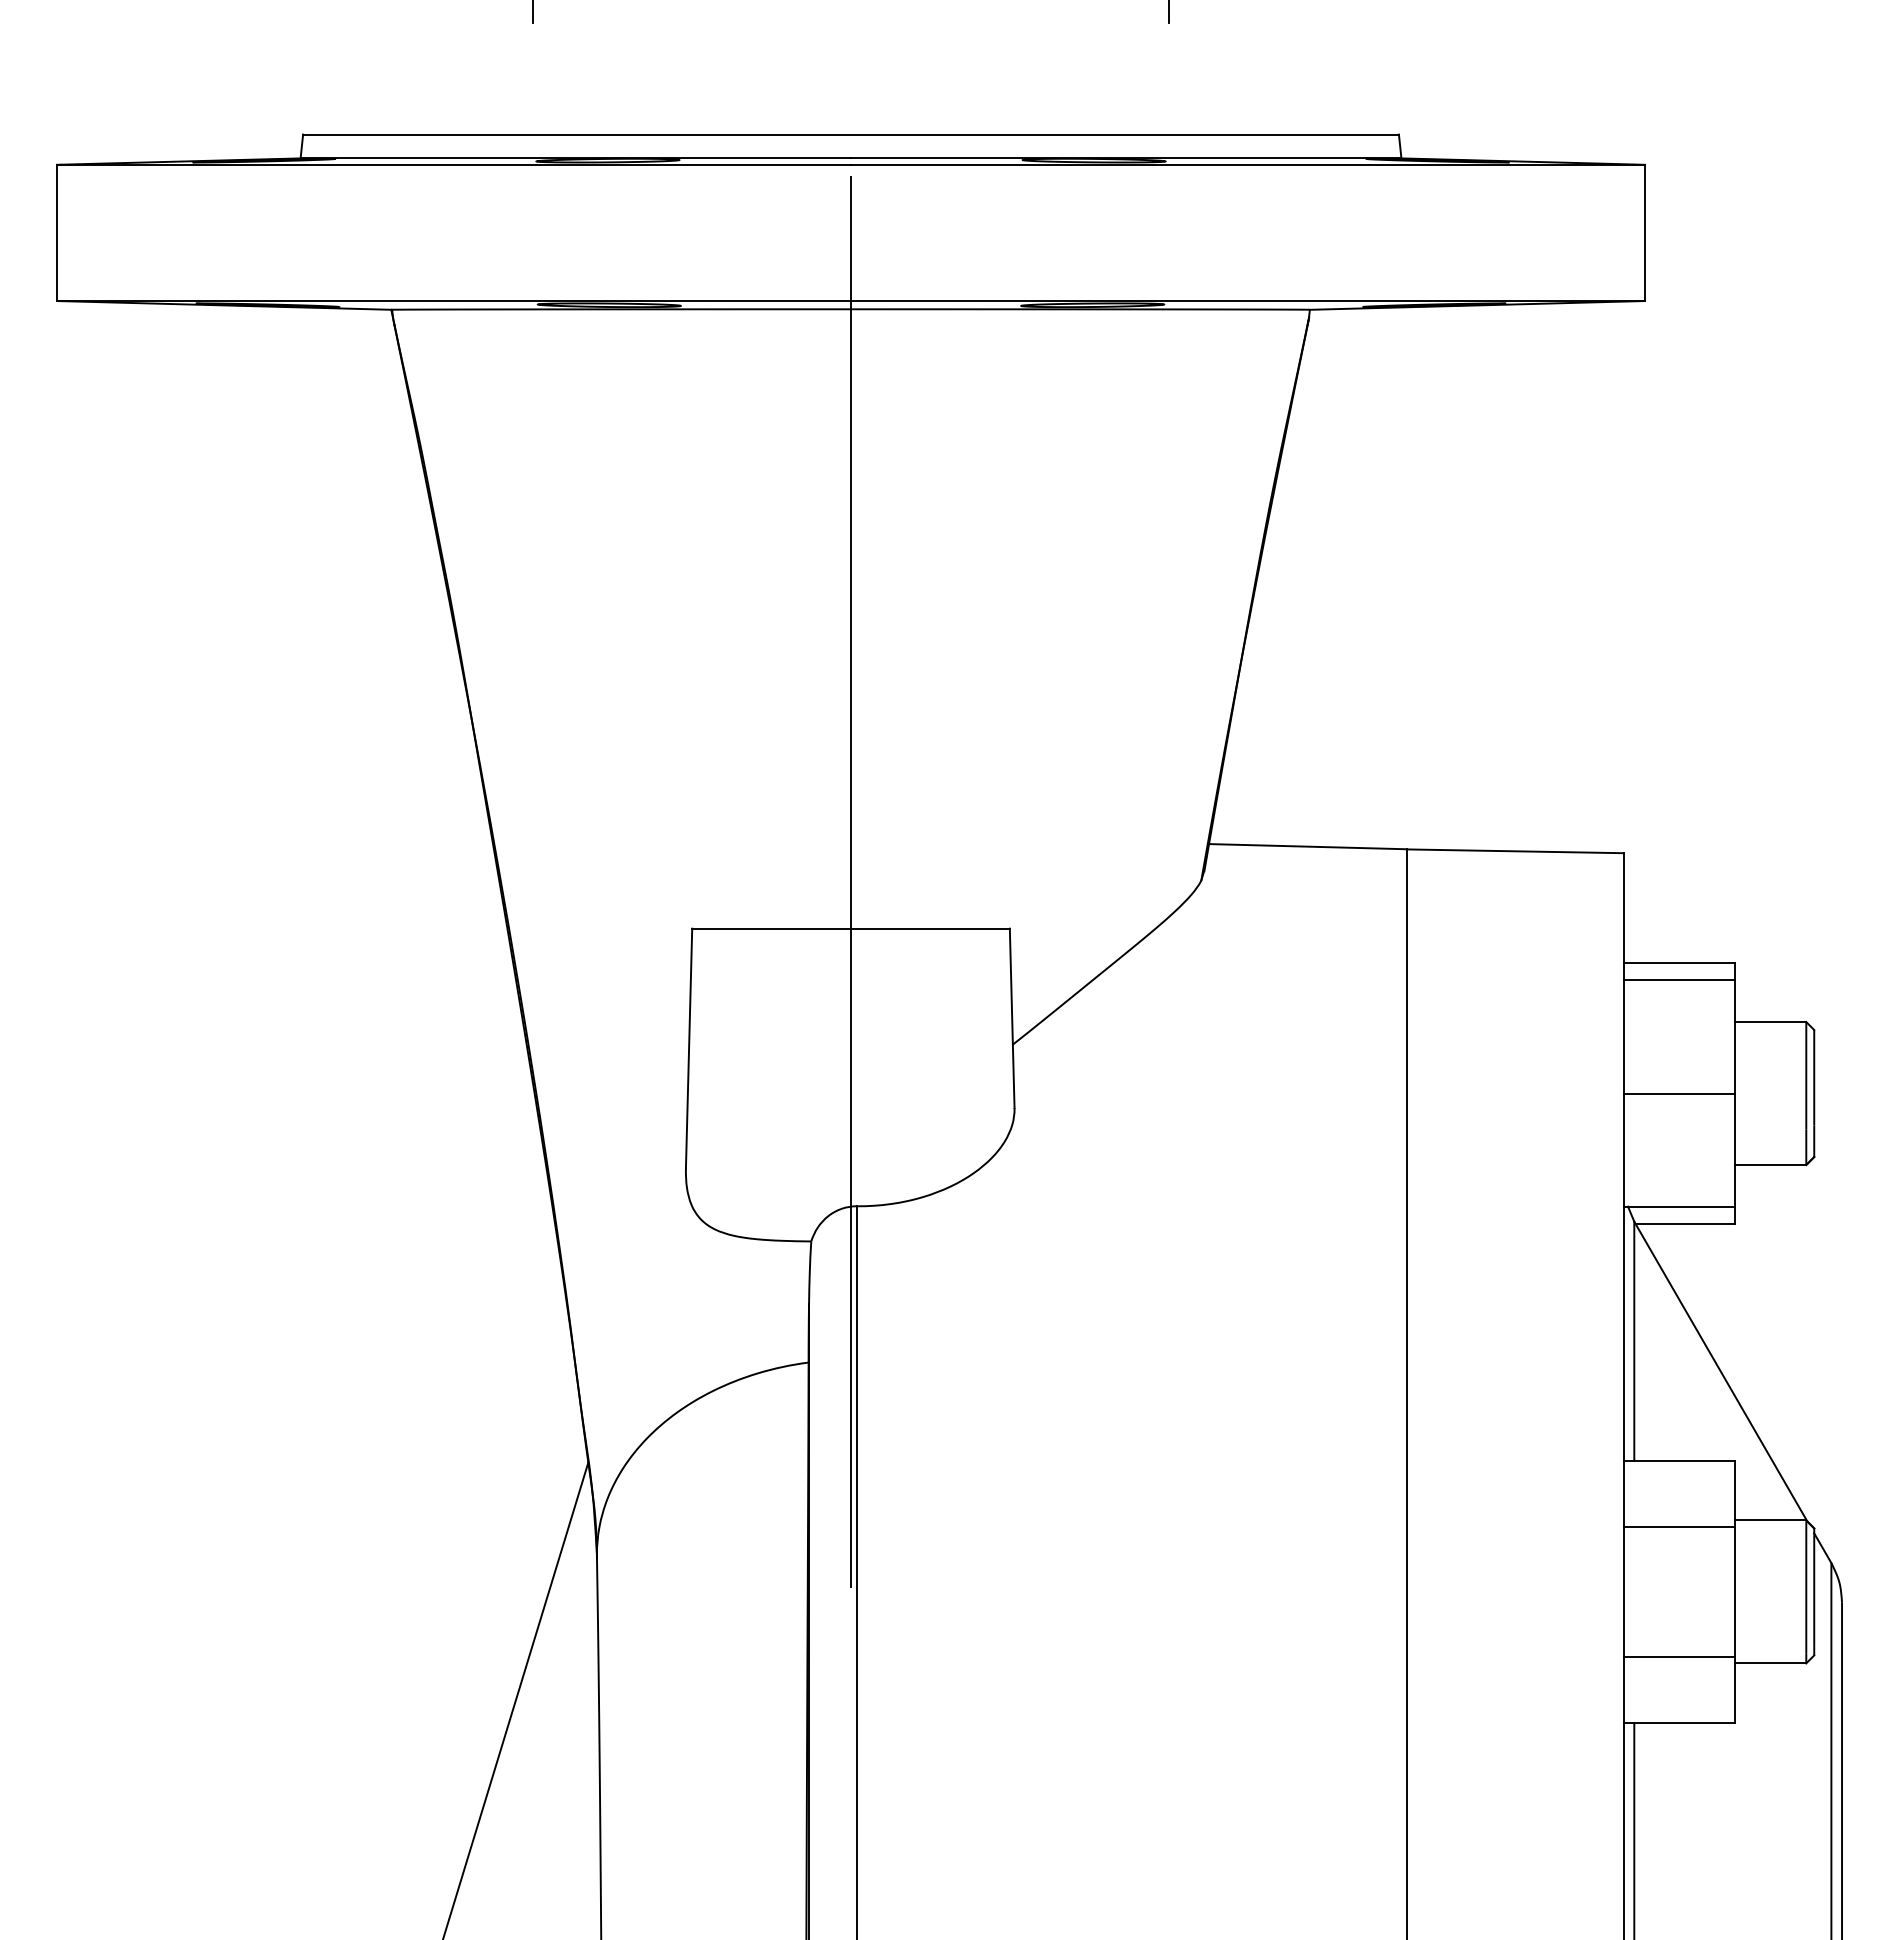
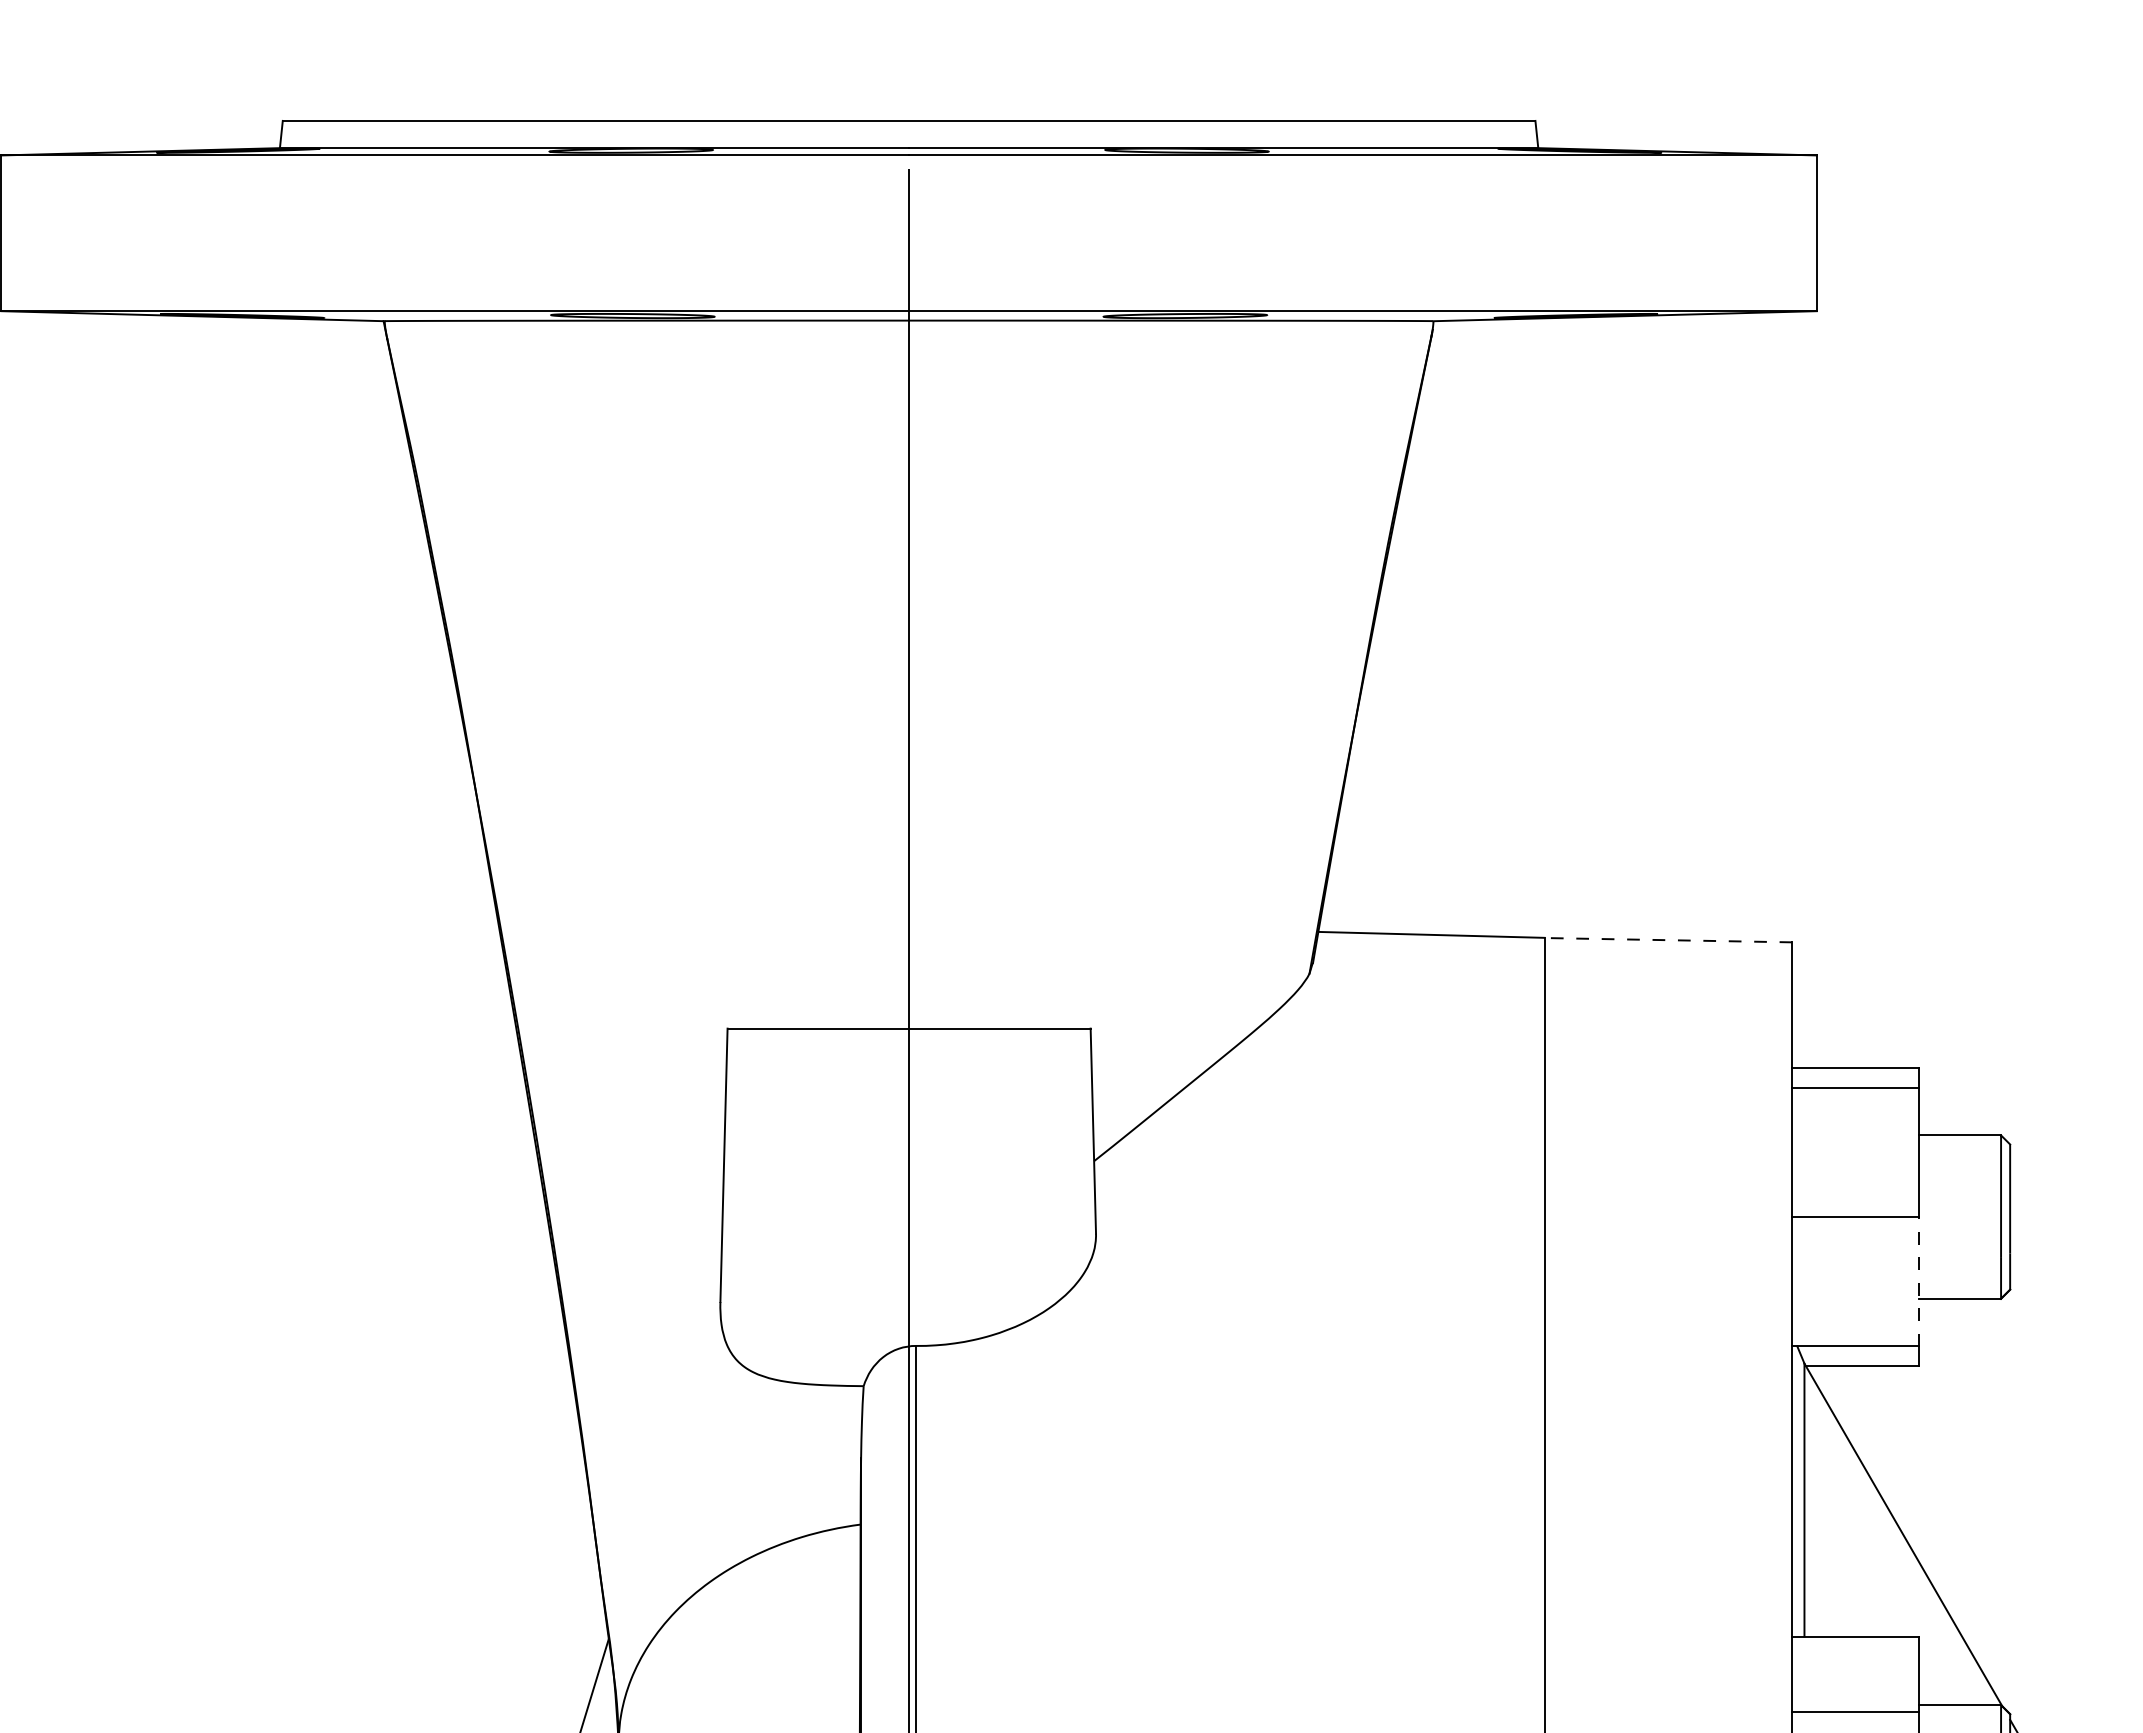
line: (1514, 851) -> (1667, 940), solid -> dashed
line: (1734, 1150) -> (1919, 1282), solid -> dashed

